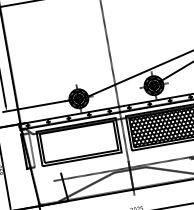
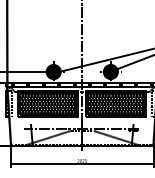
hatch: (79, 141) -> (48, 103), added

